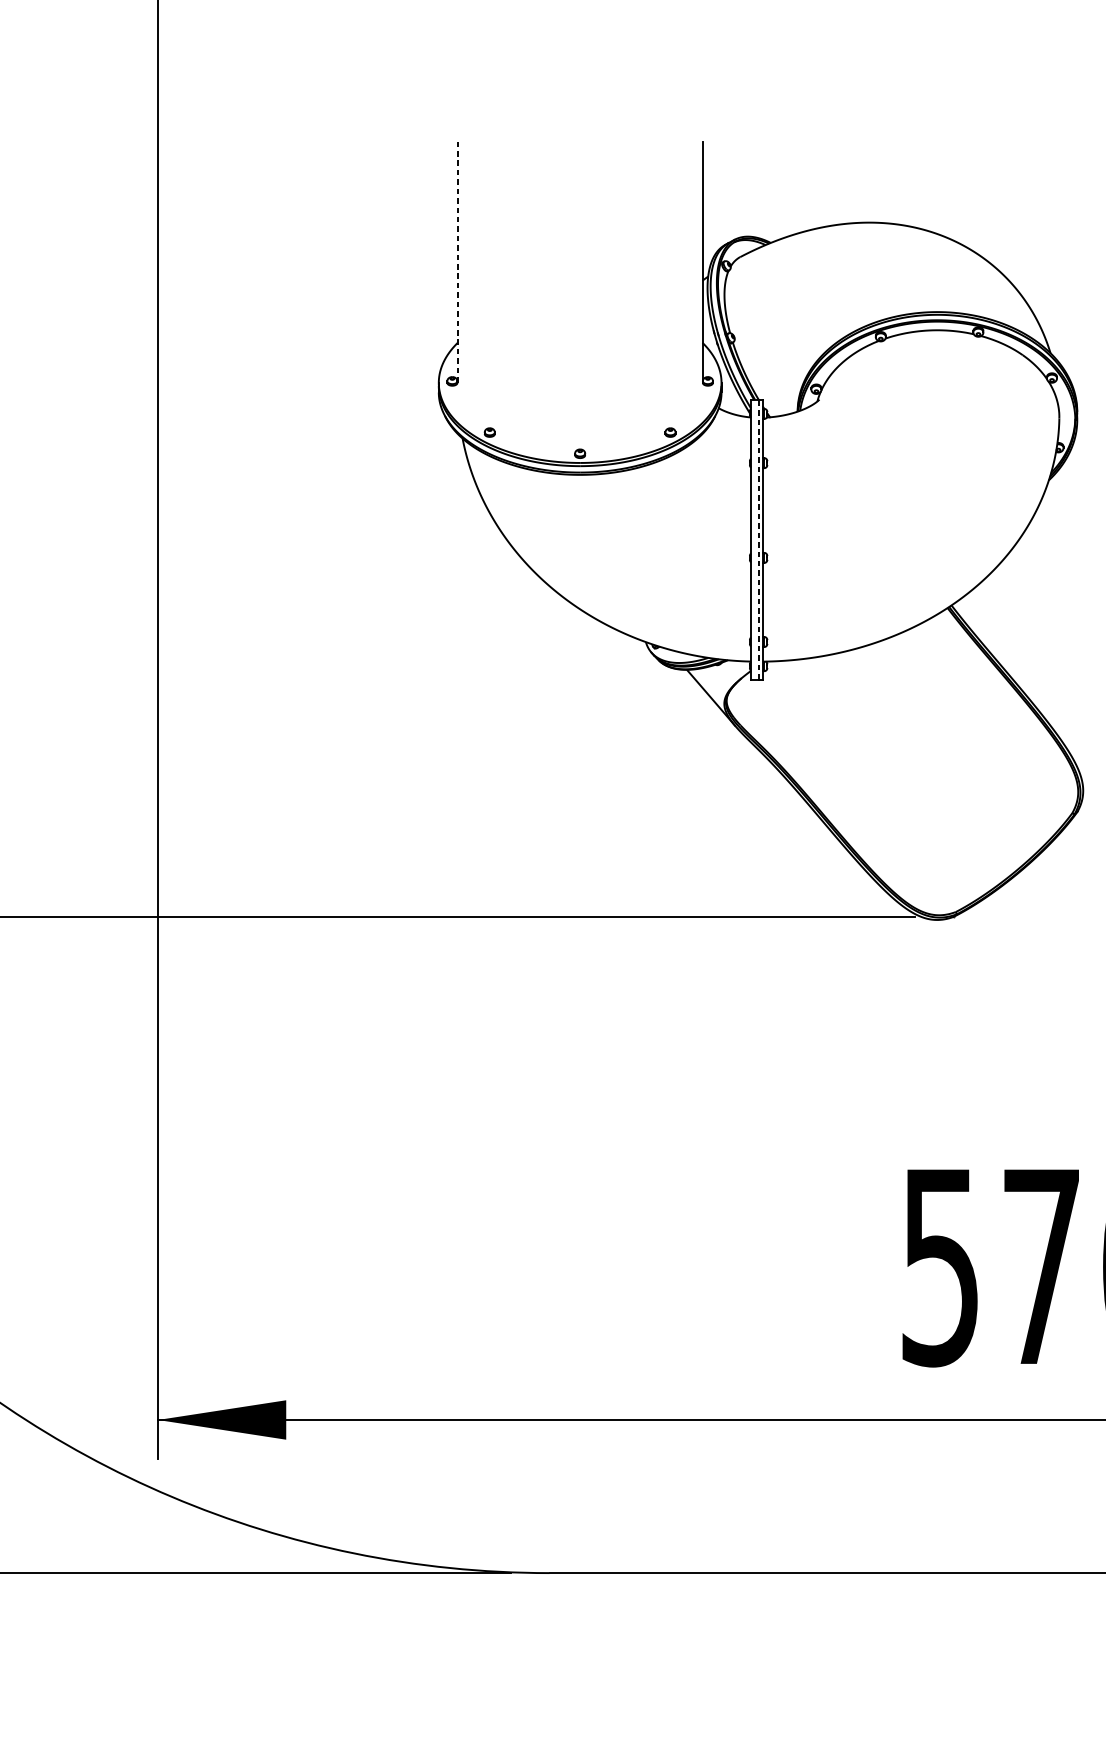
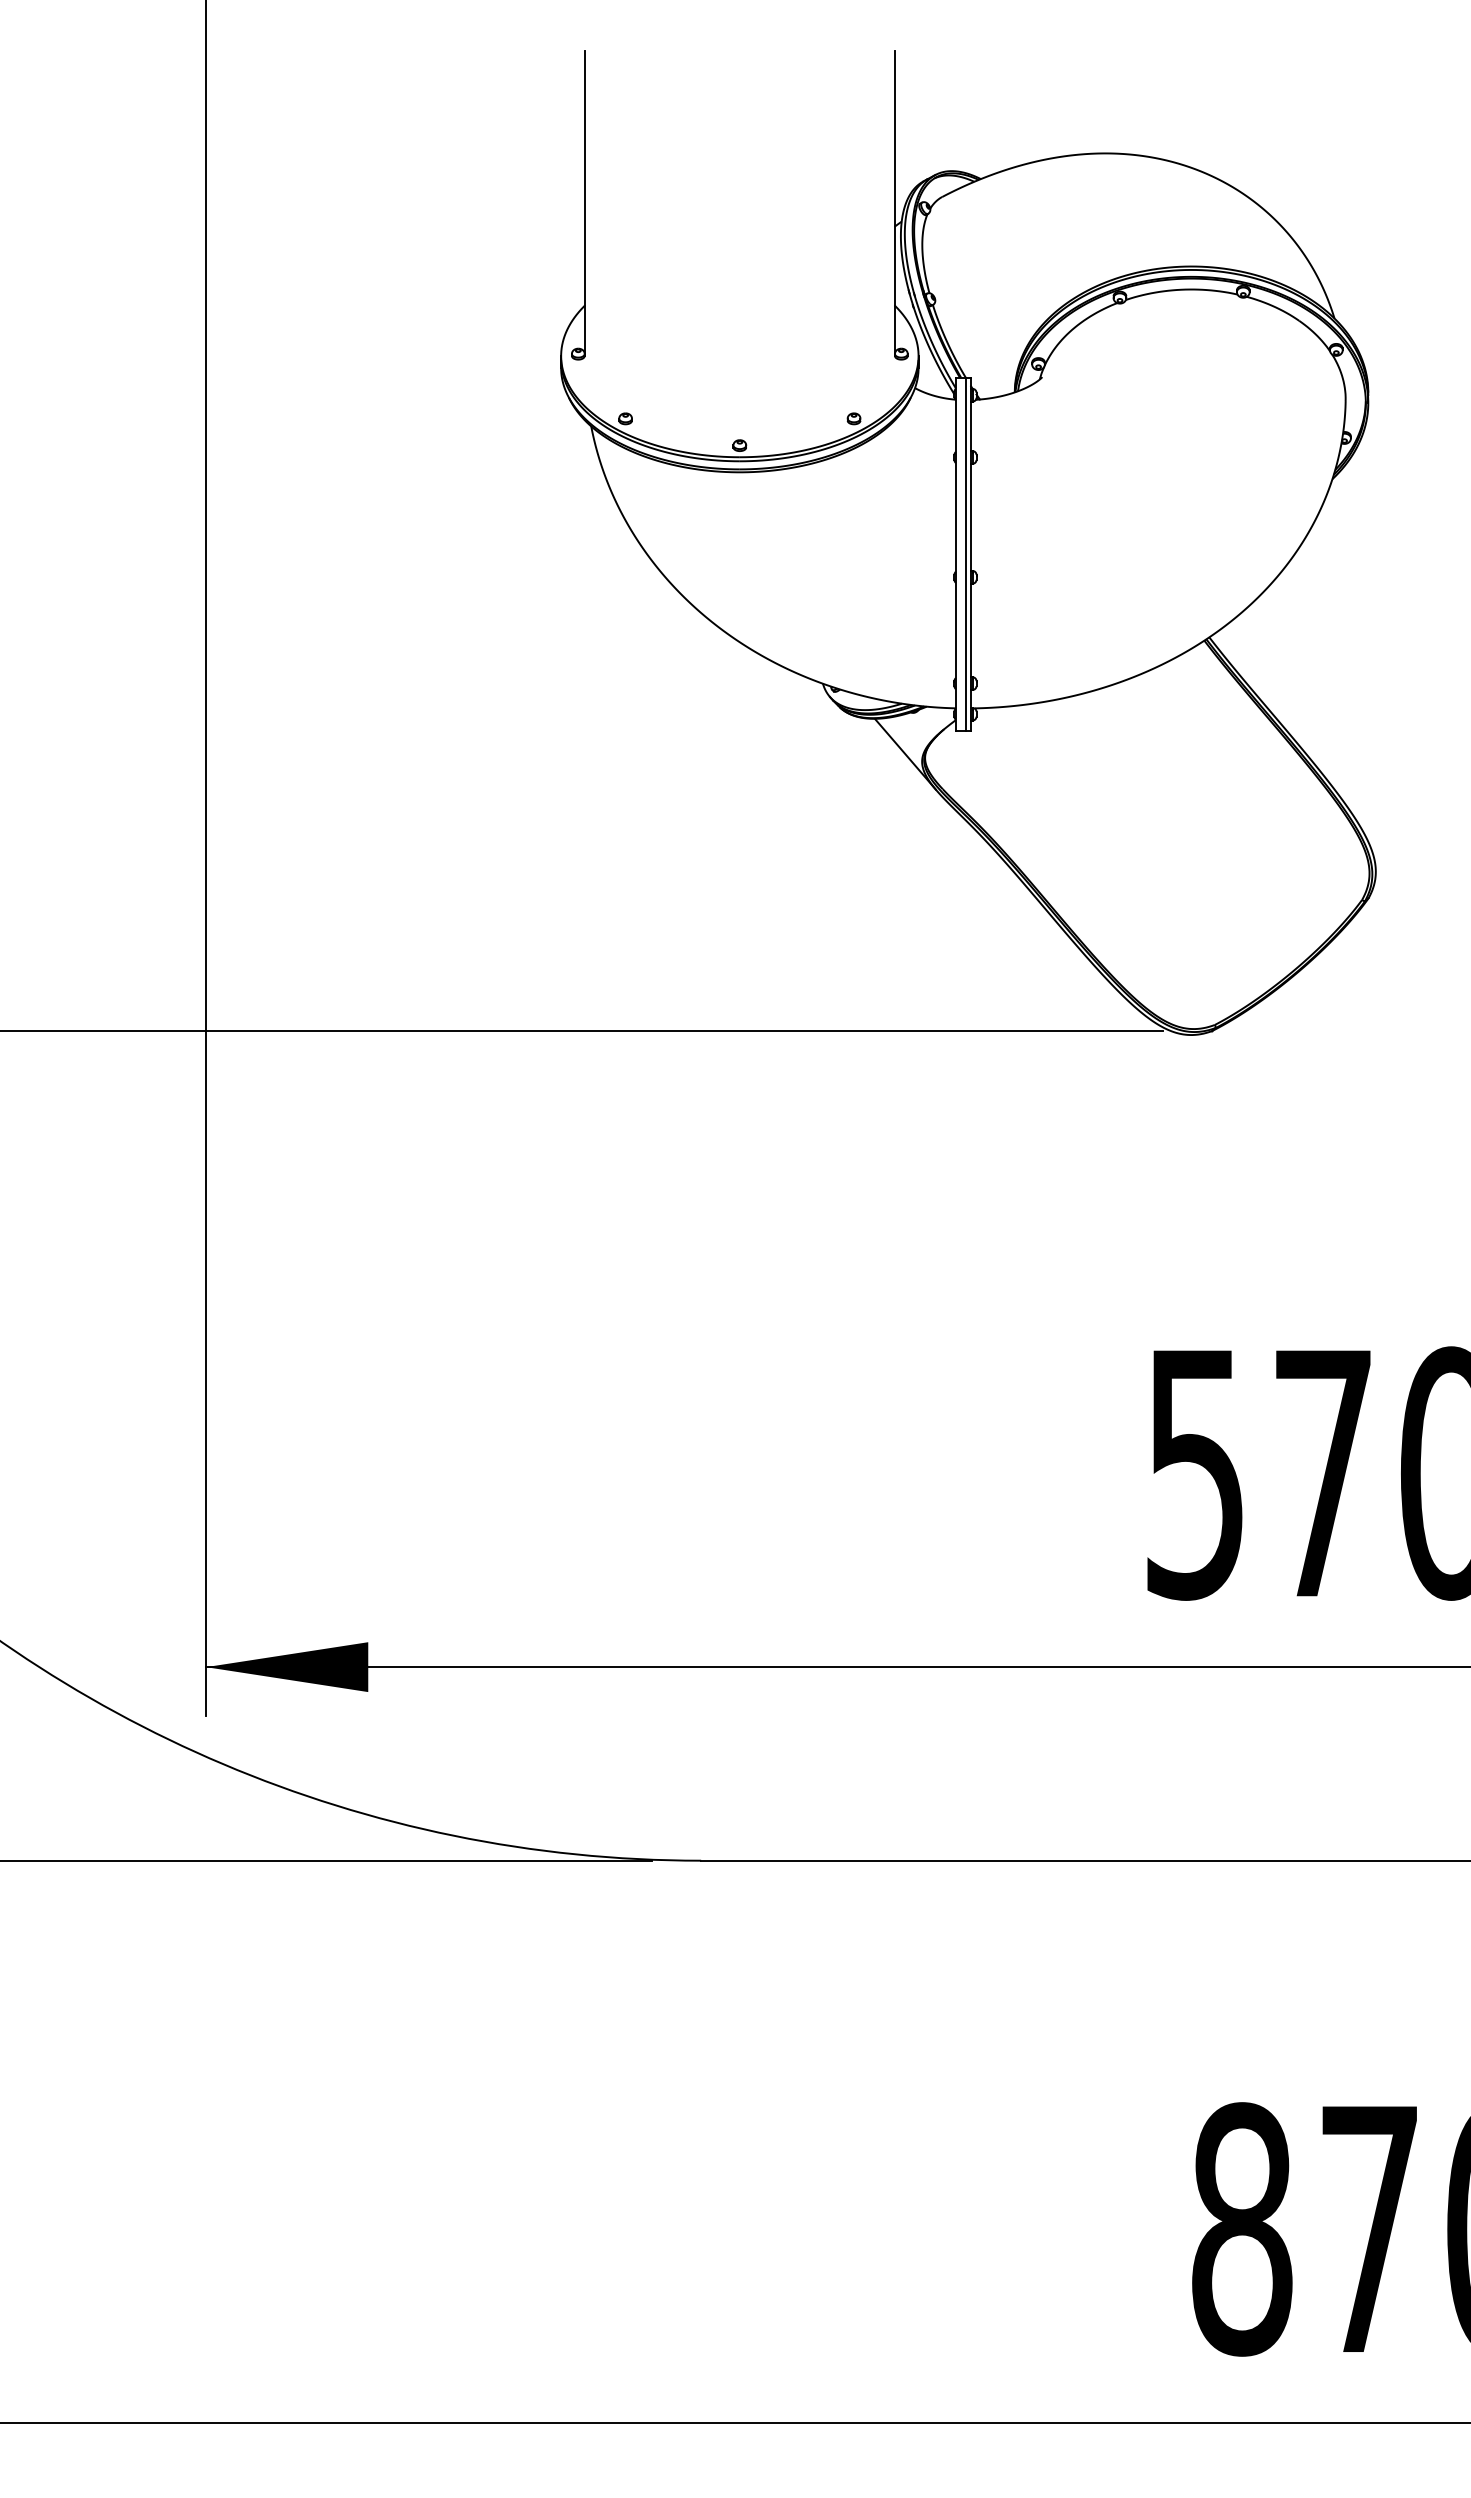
line: (458, 262) -> (585, 203), dashed -> solid
line: (758, 539) -> (965, 554), dashed -> solid

